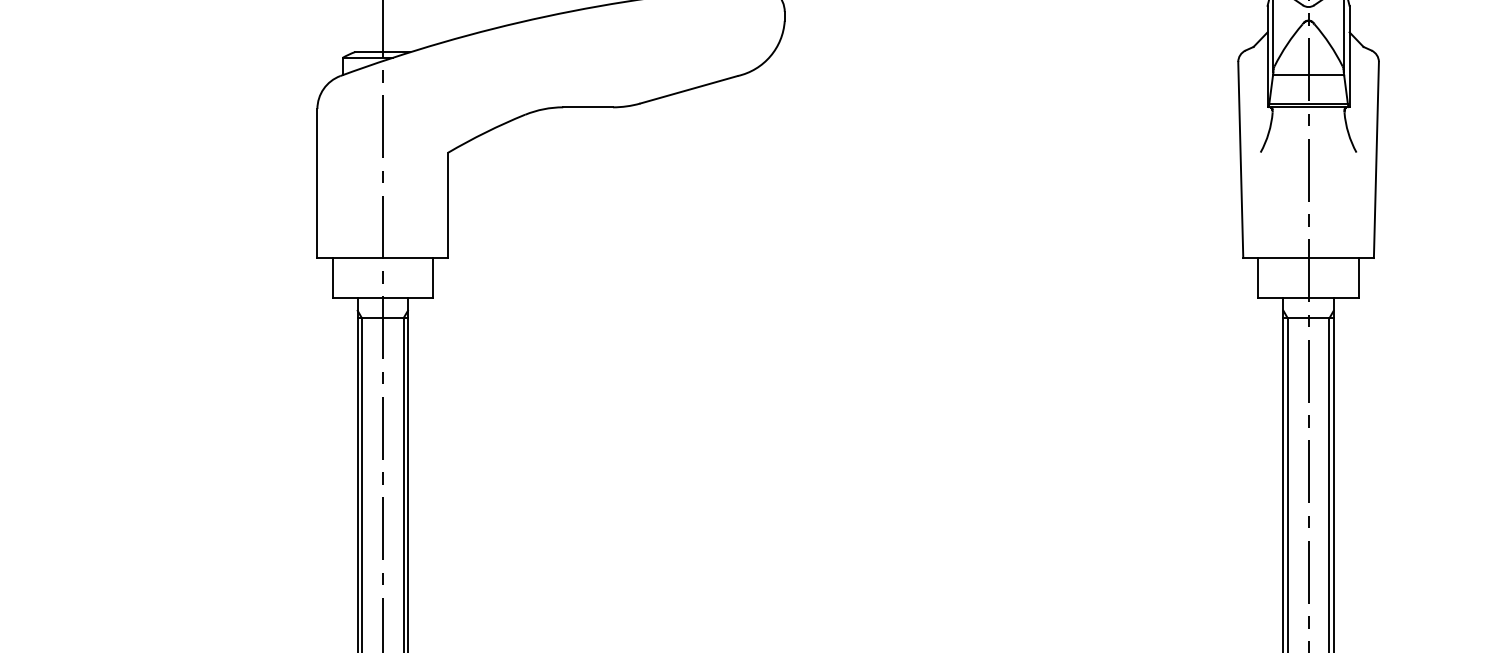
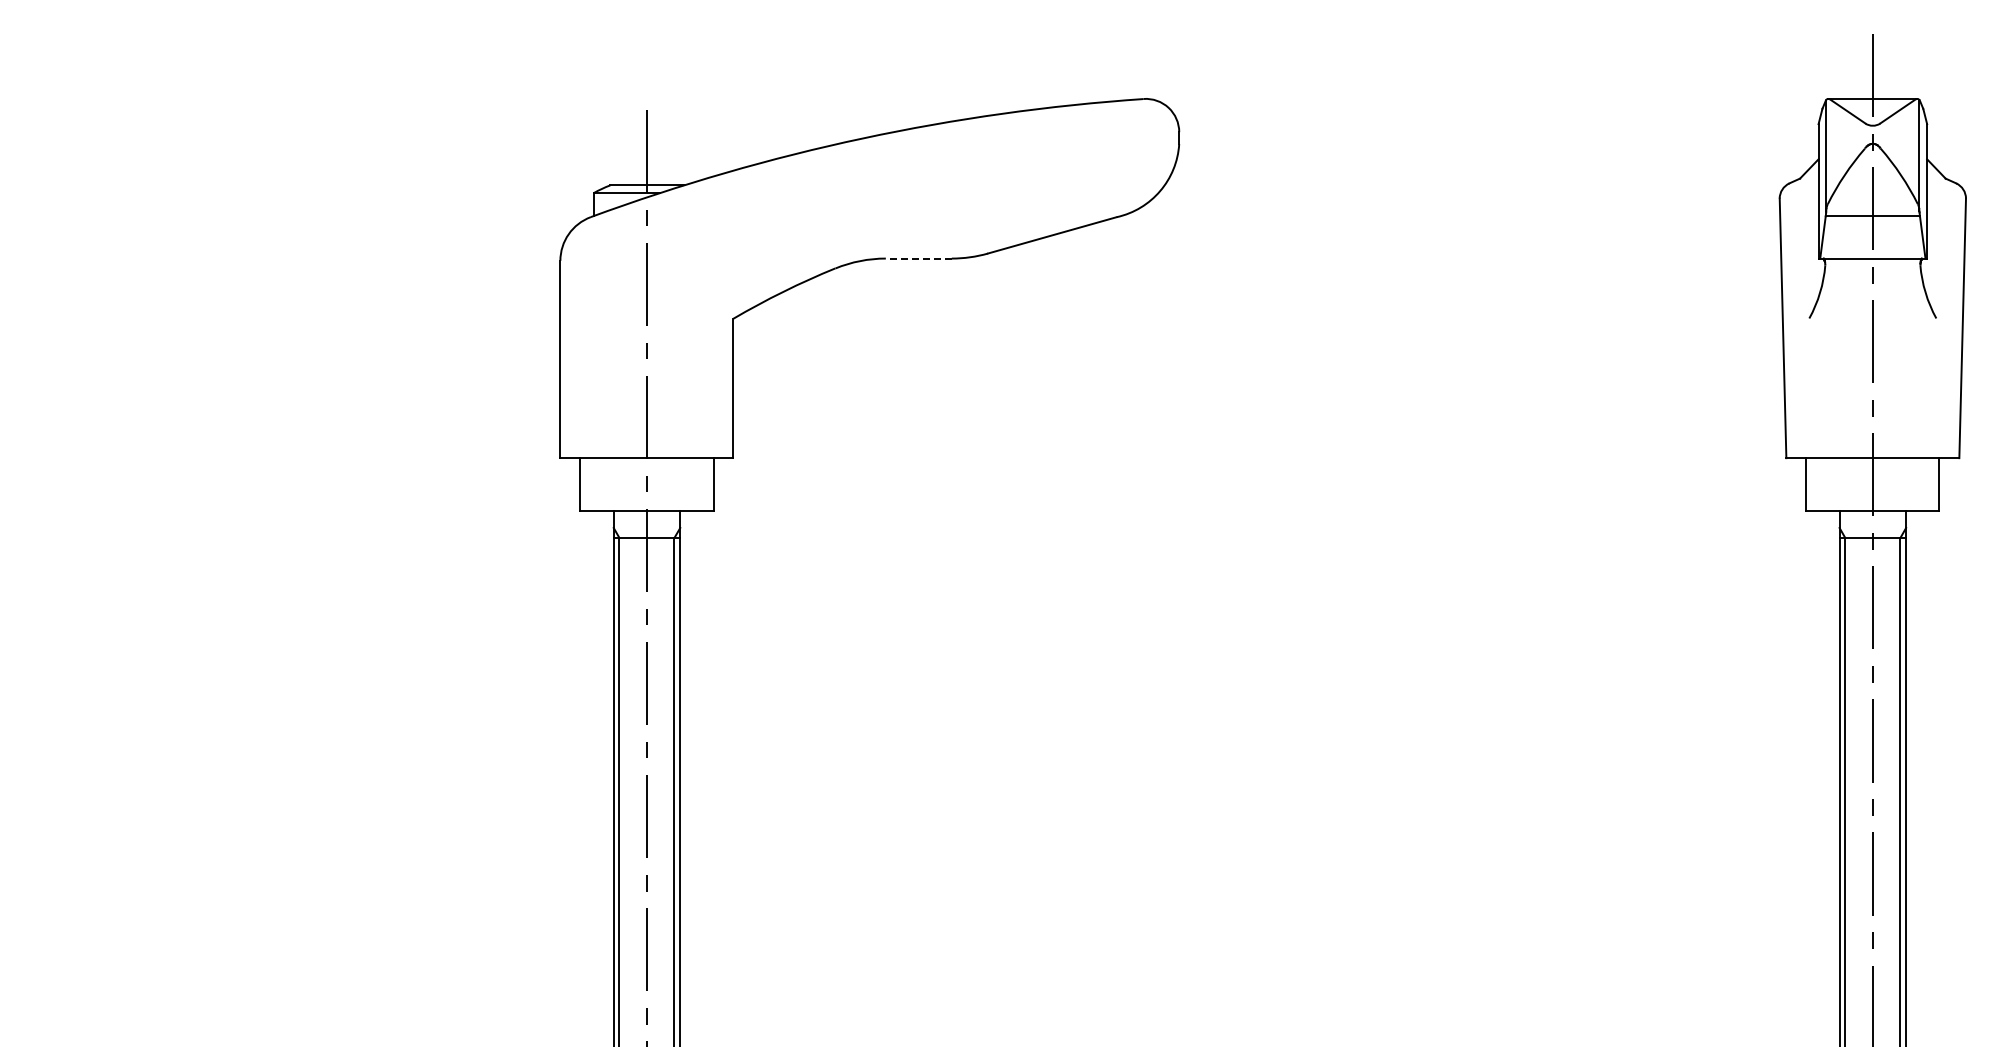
line: (1308, 104) -> (1872, 254), removed
line: (587, 107) -> (918, 258), solid -> dashed

